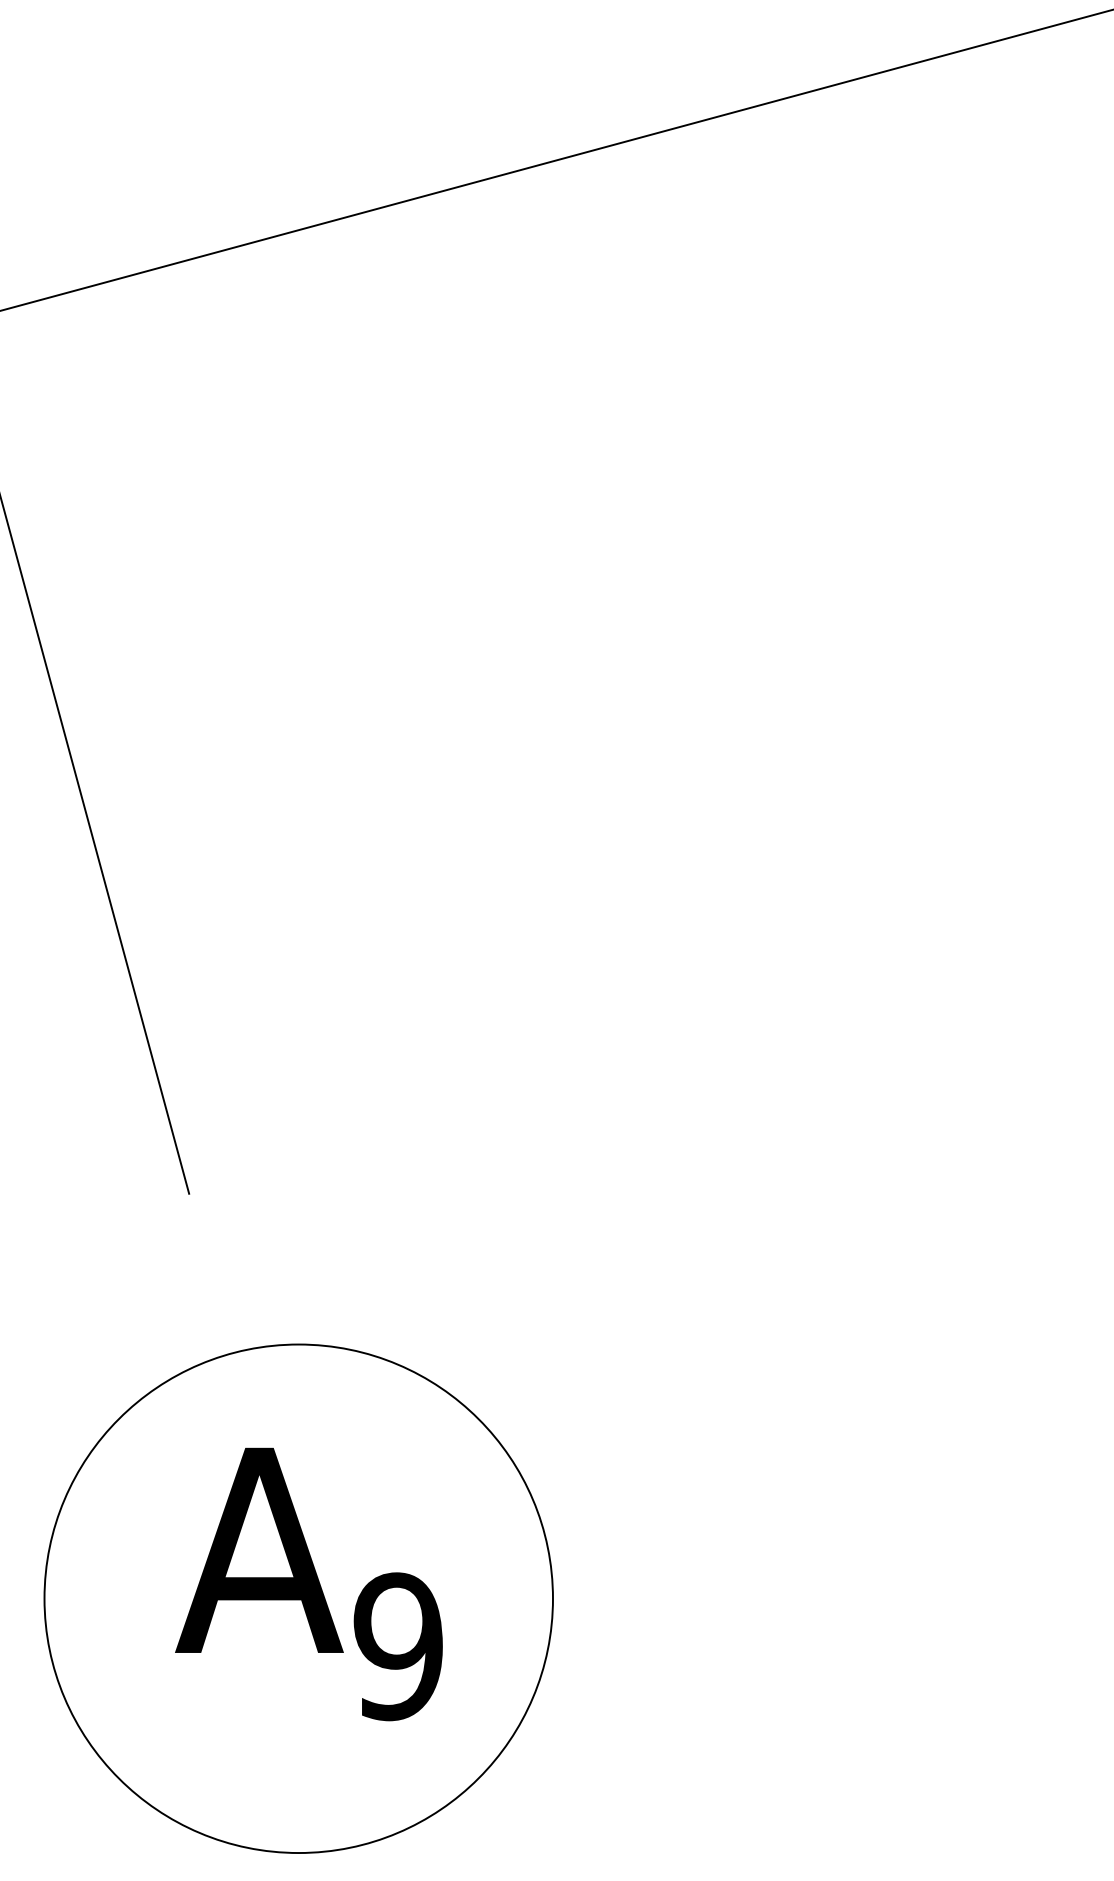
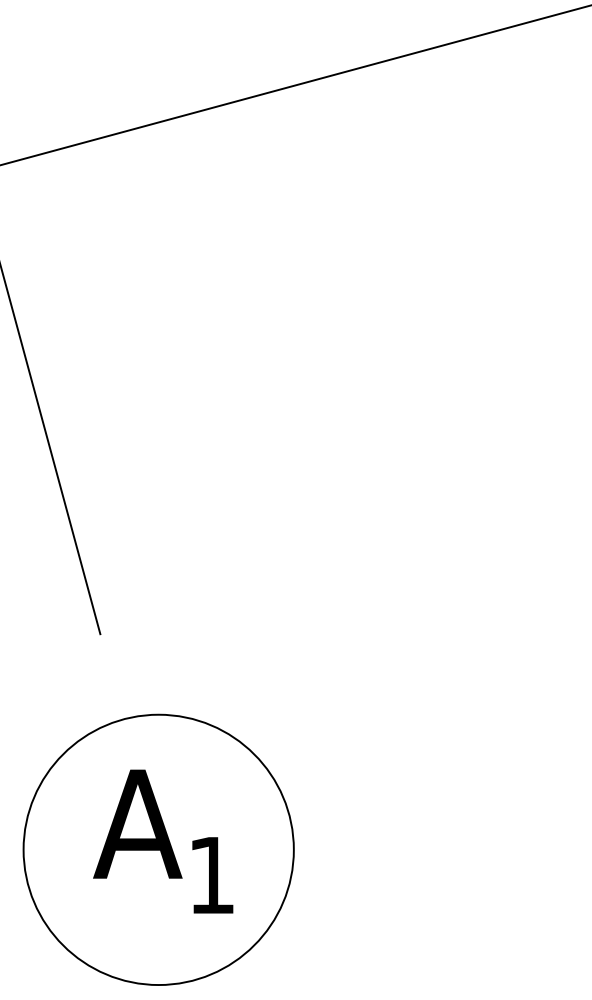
text: (398, 1645) -> (211, 874), 9 -> 1

